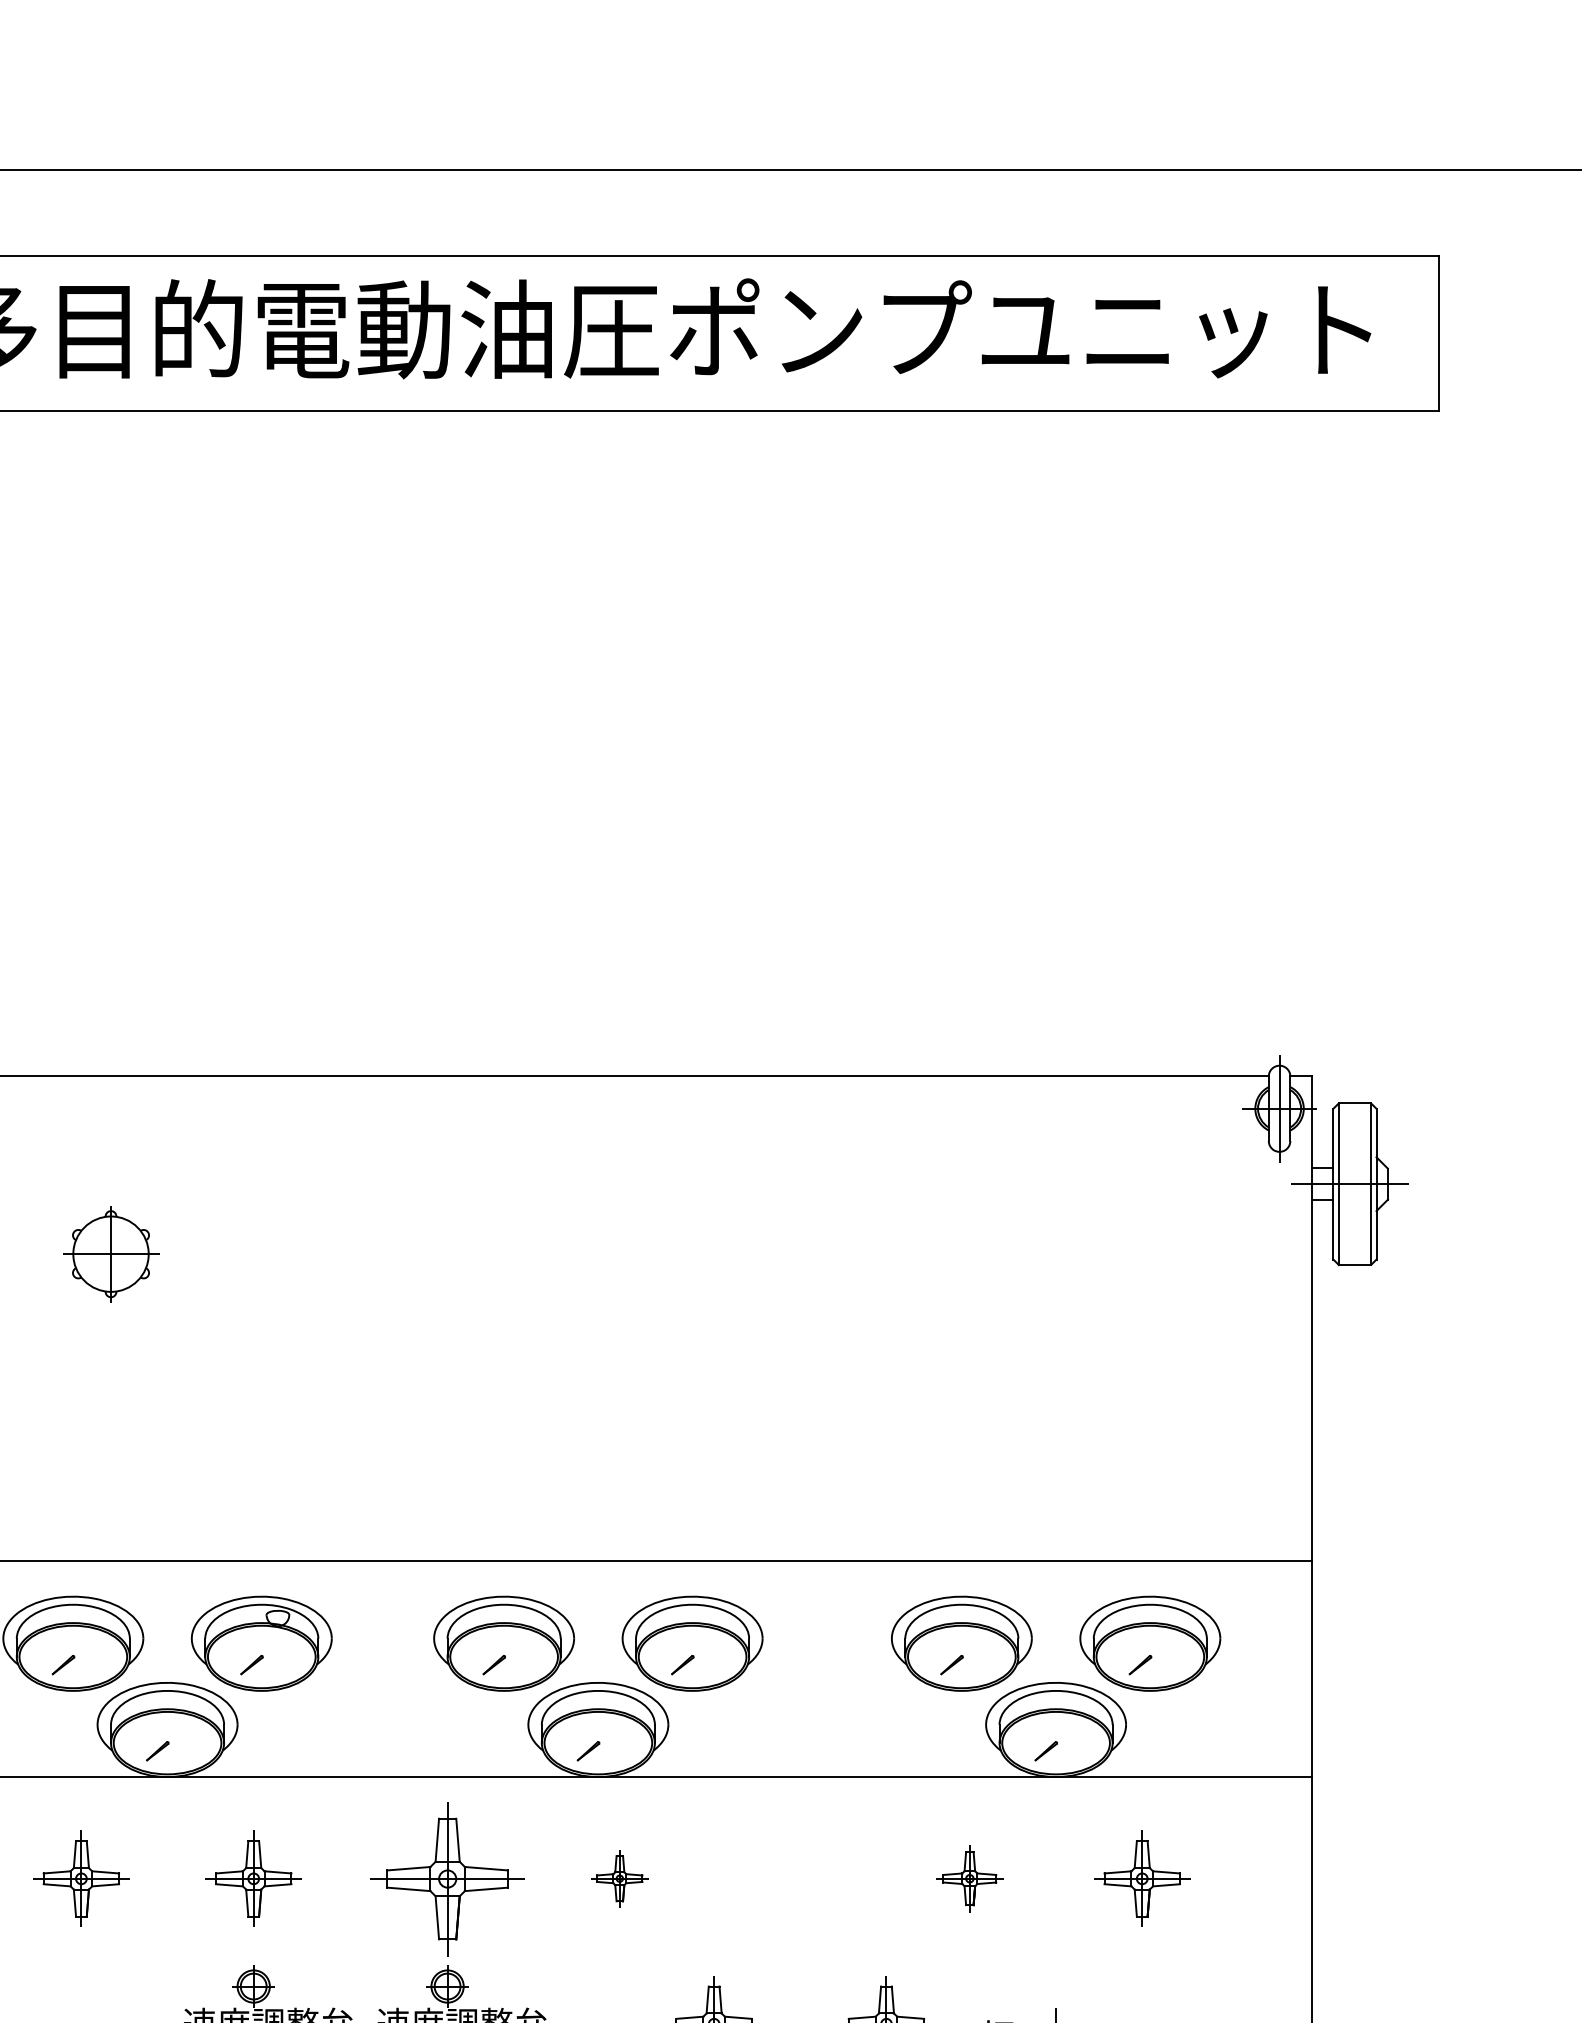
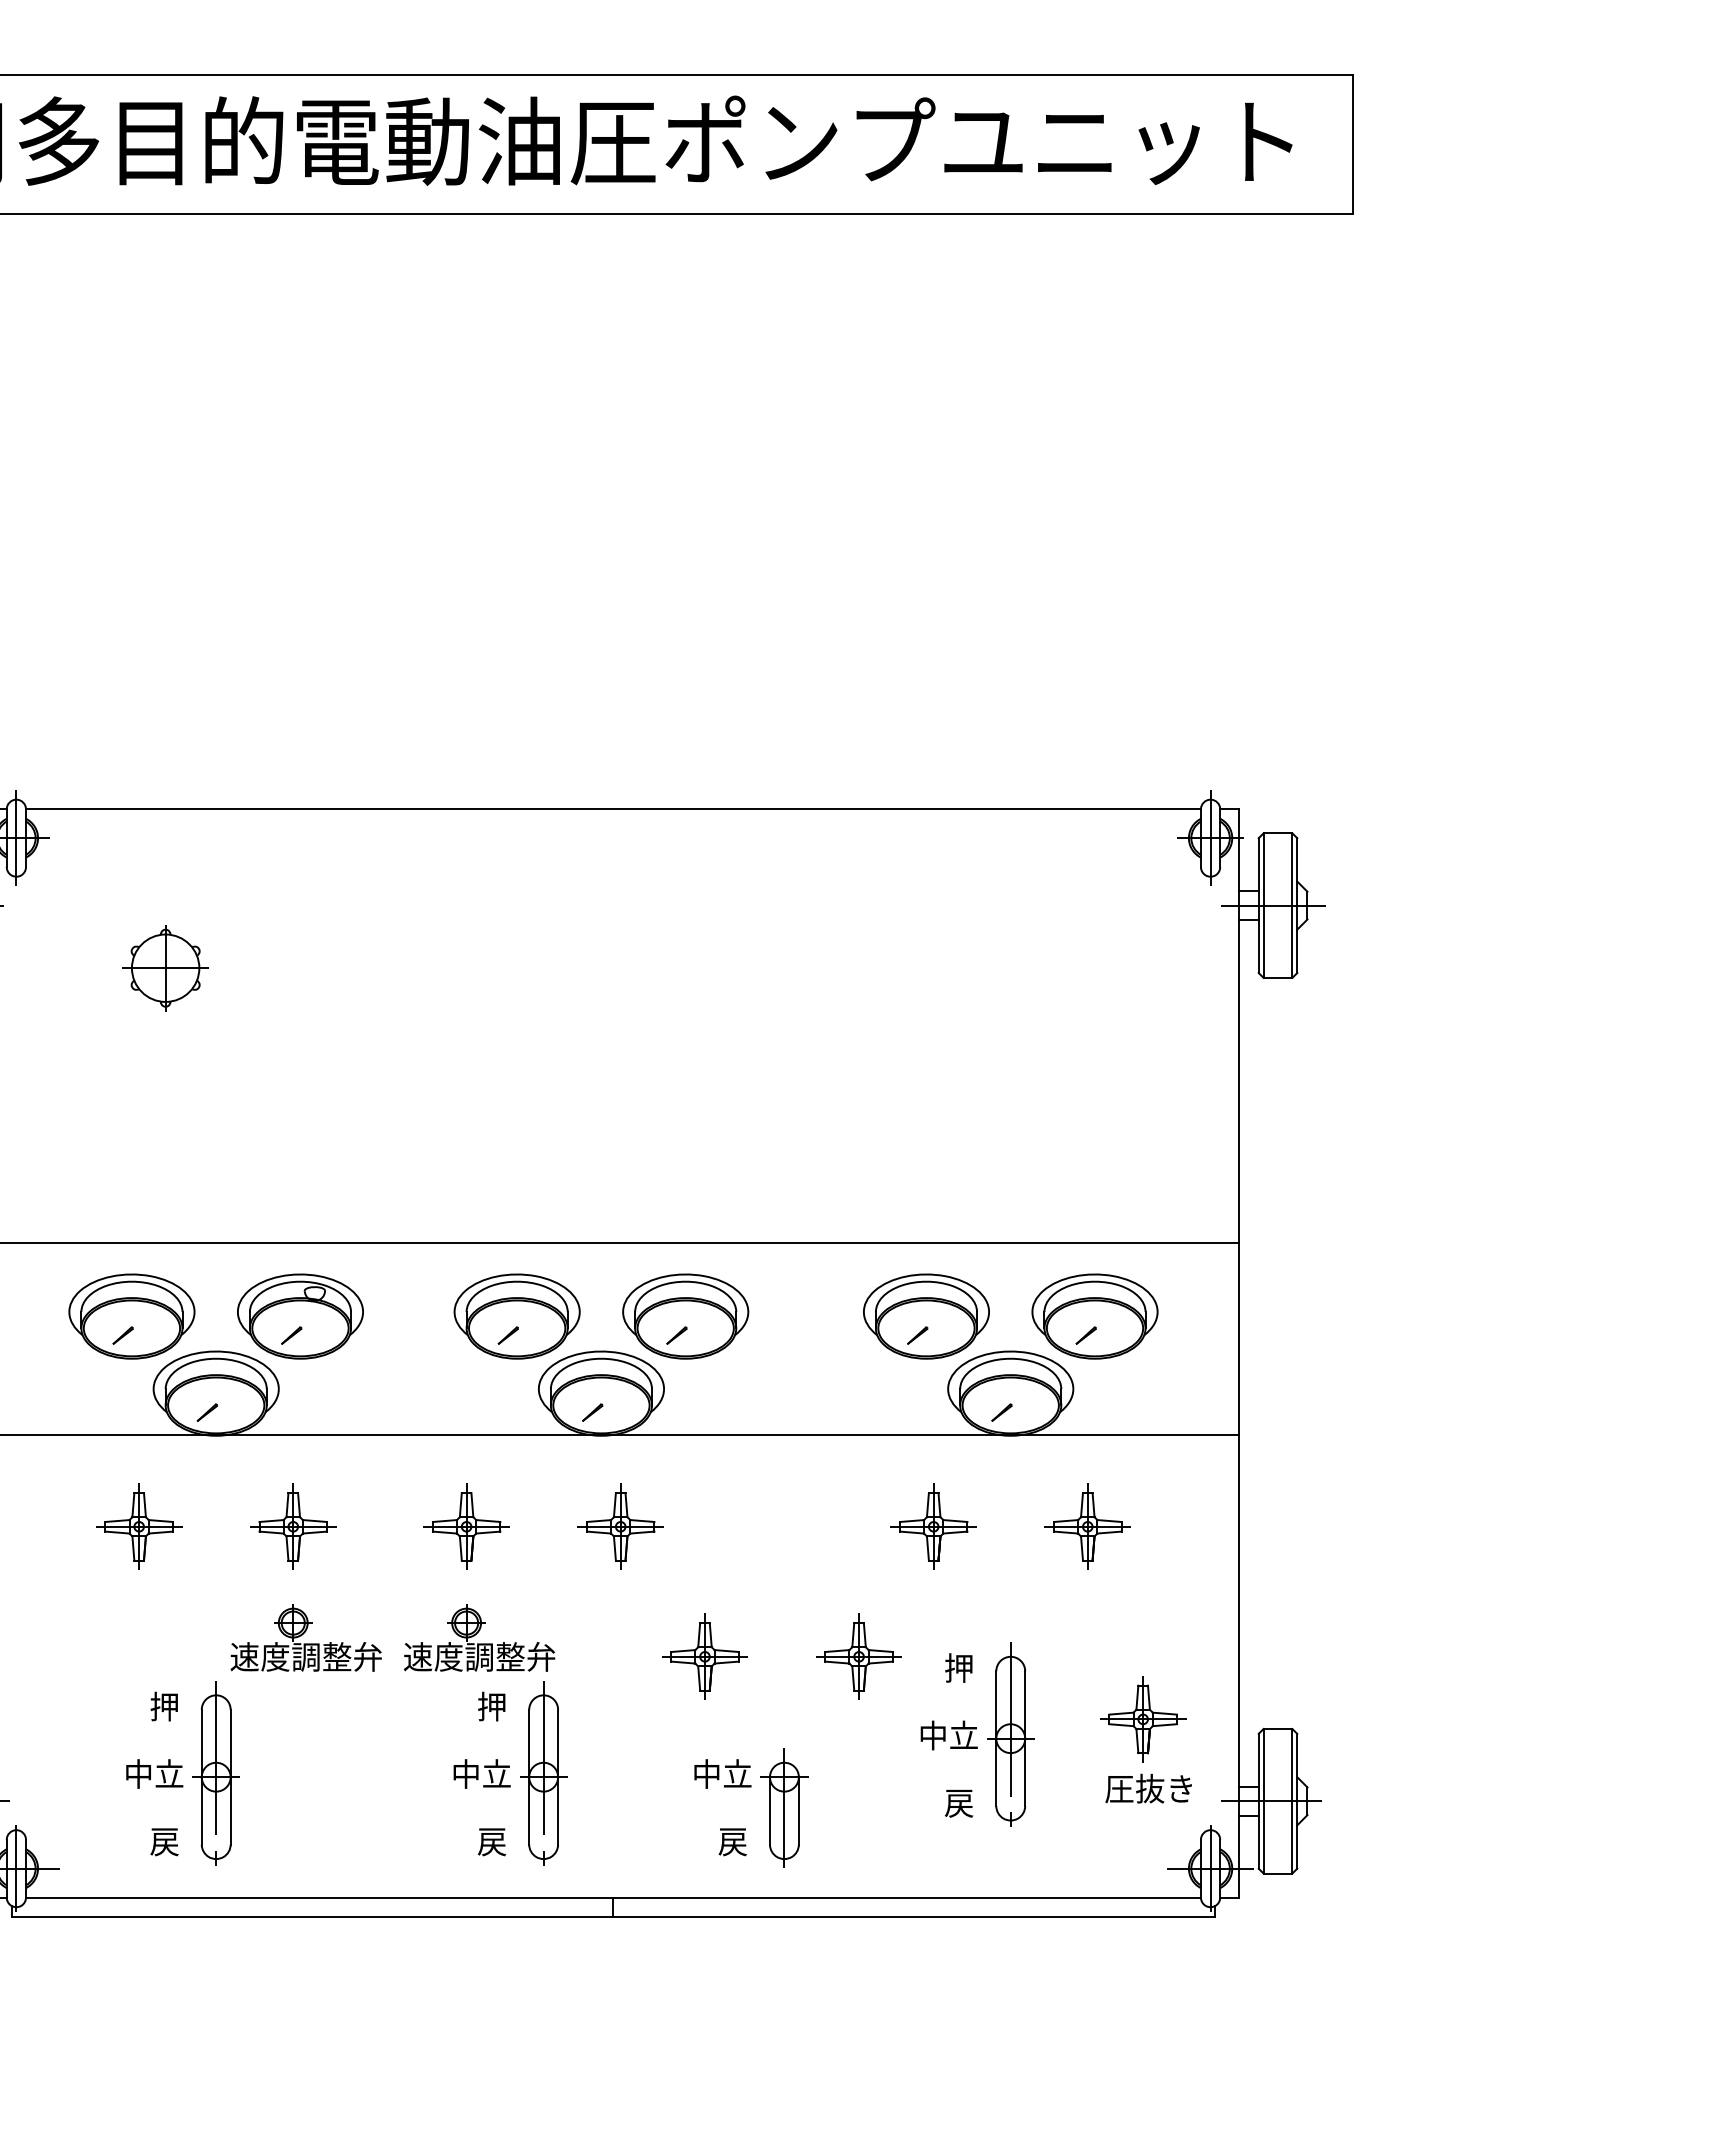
part: (447, 1878) -> (466, 1526), size x0.62
part: (619, 1878) -> (620, 1526), size x1.67
part: (969, 1878) -> (933, 1526), size x1.43

